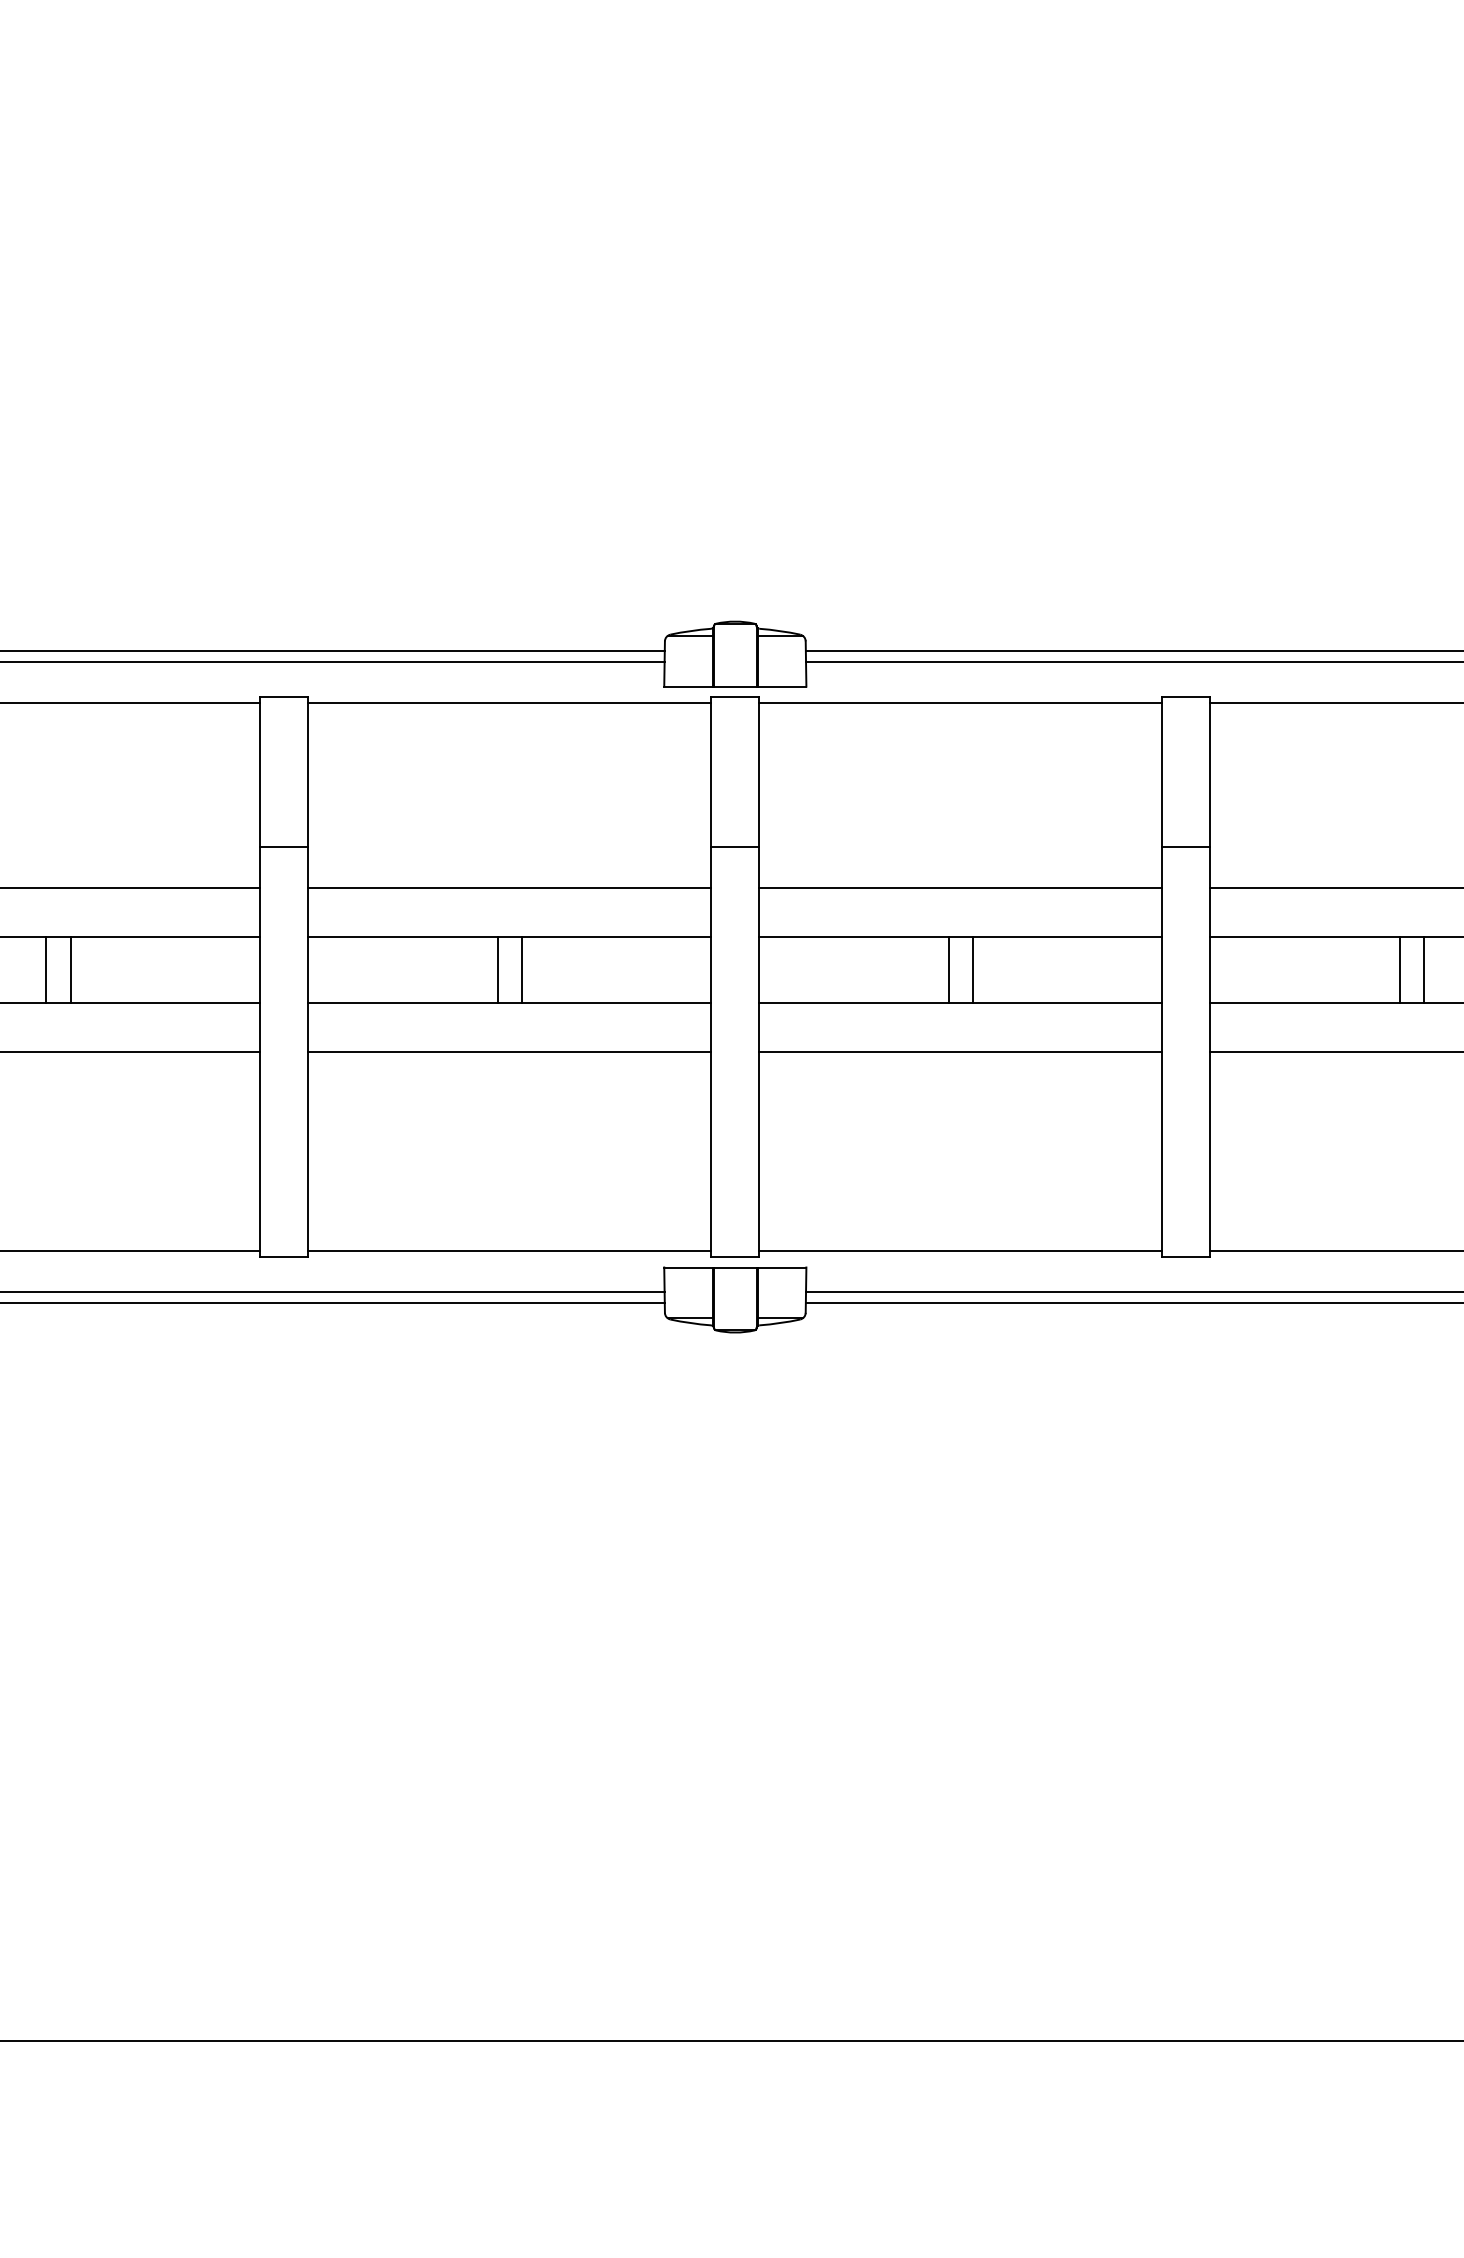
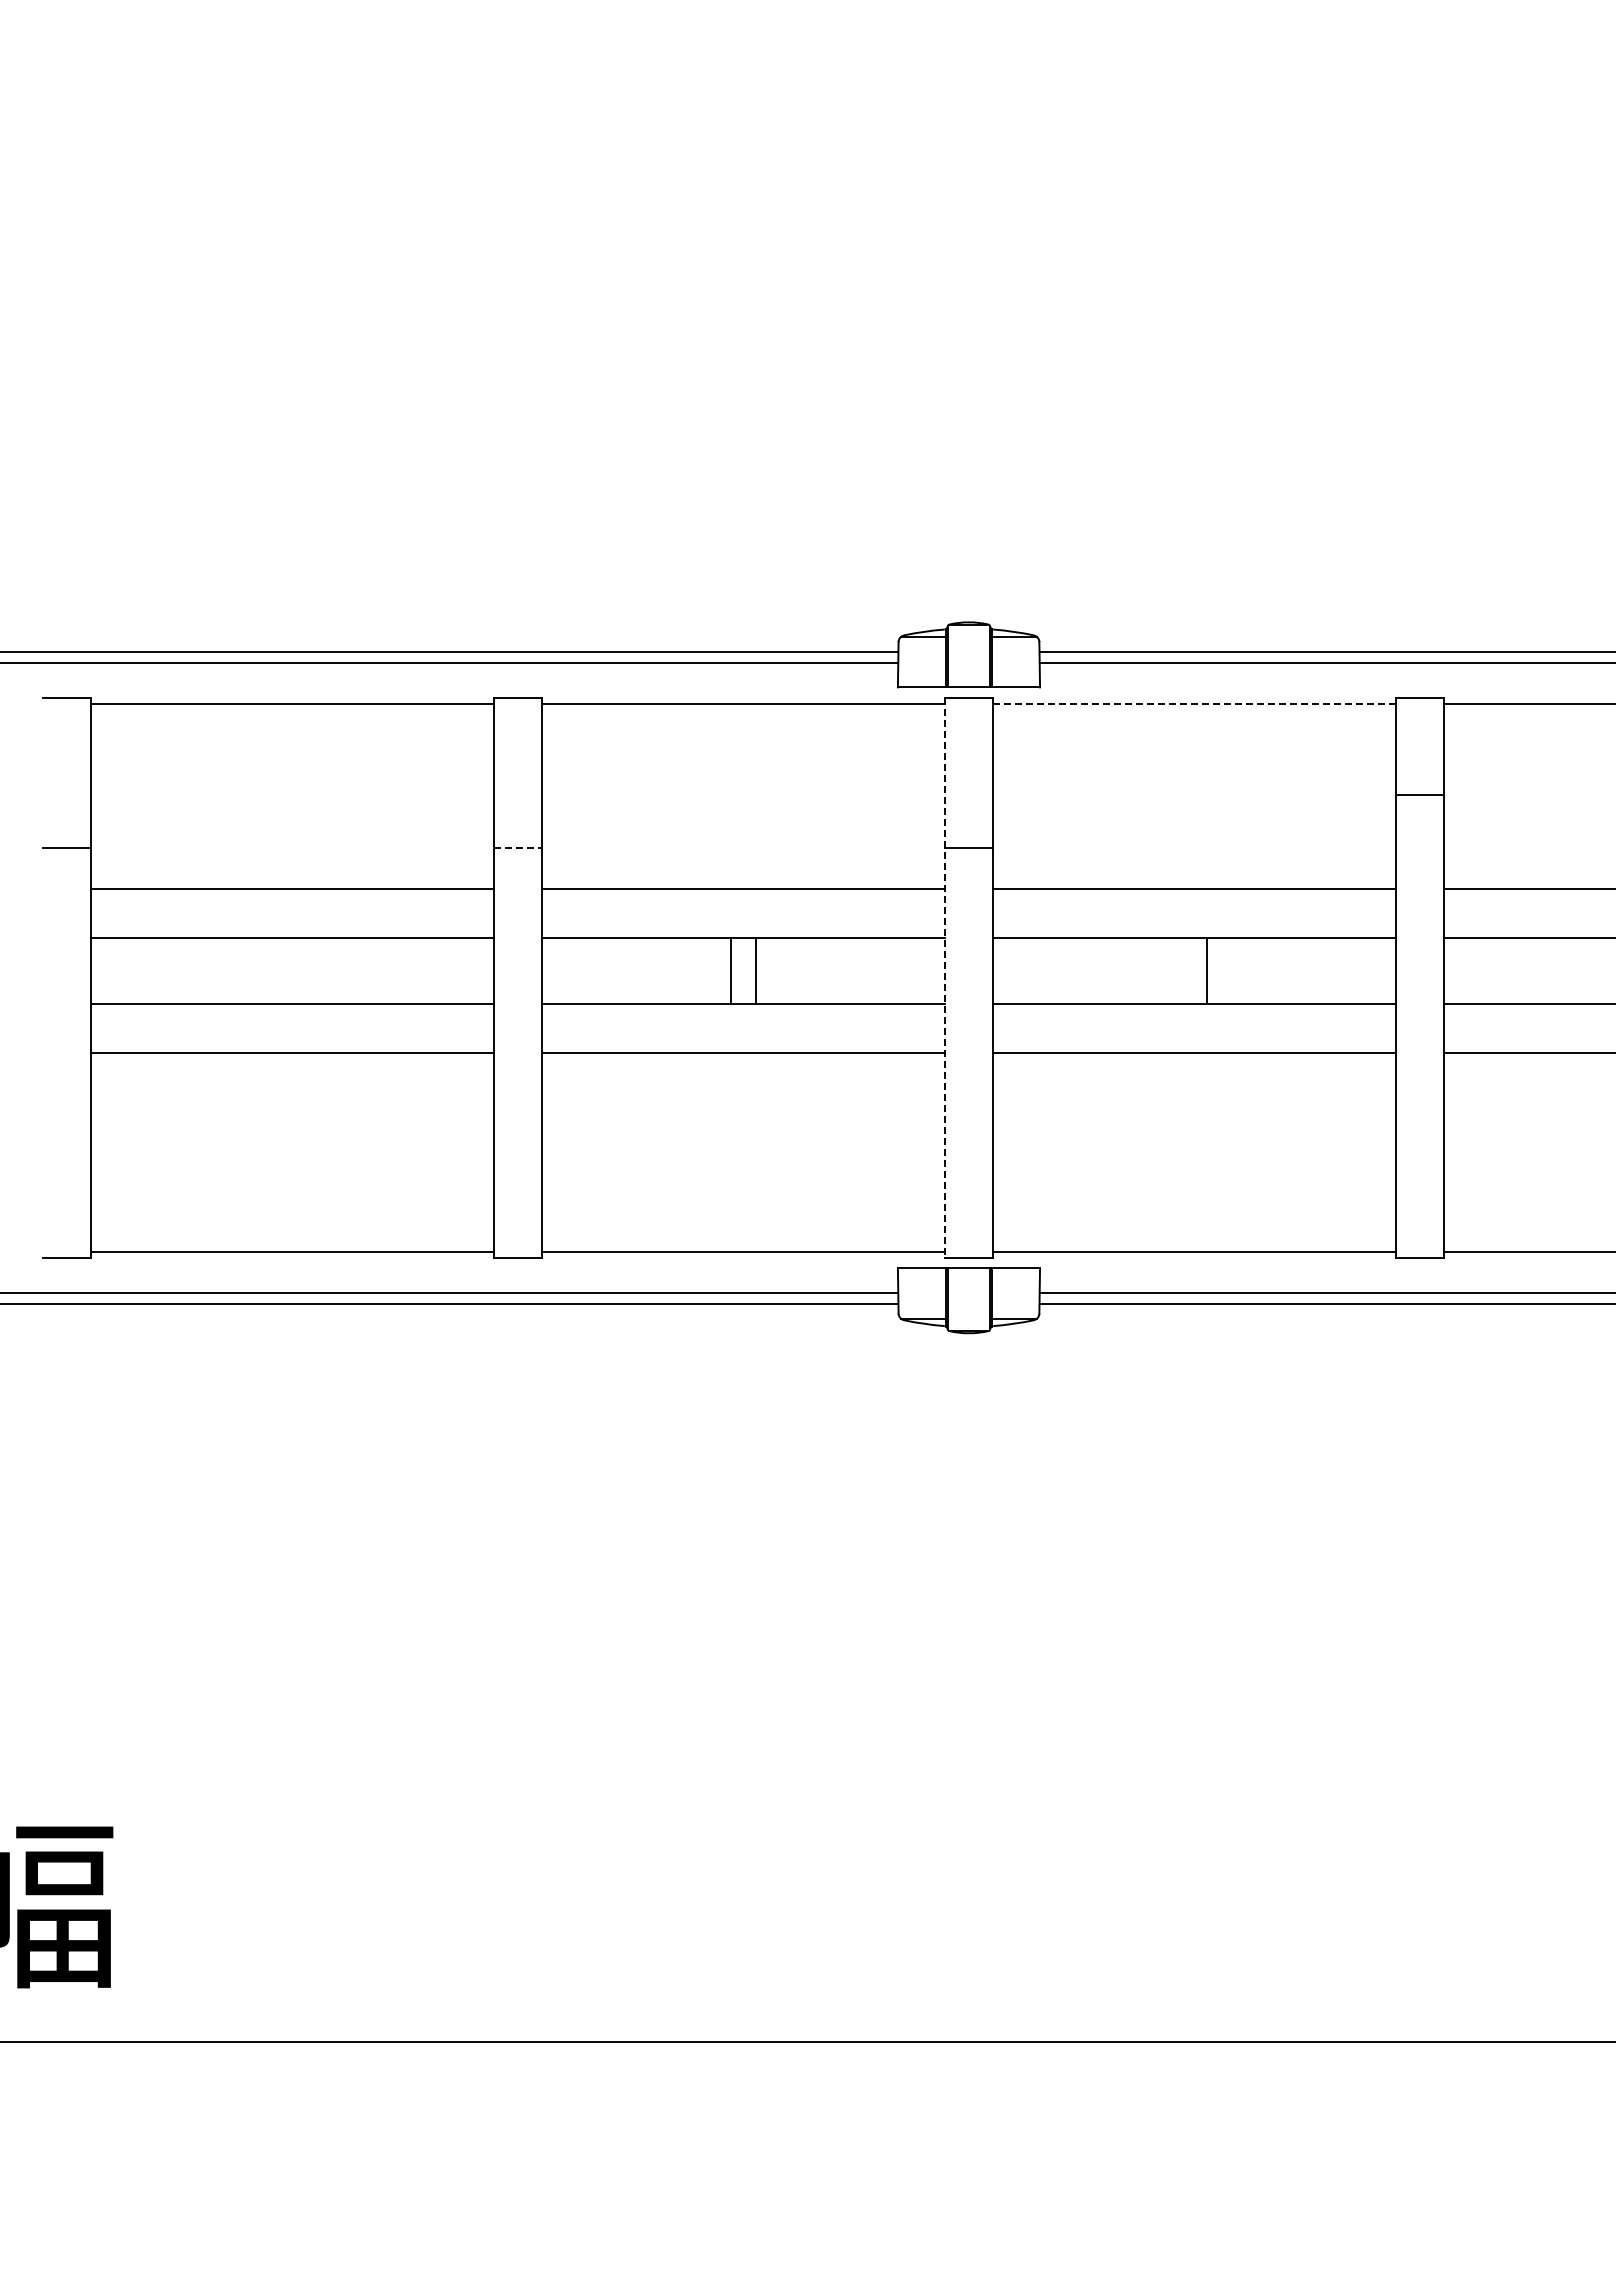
line: (960, 702) -> (1194, 703), solid -> dashed
line: (283, 846) -> (517, 847), solid -> dashed
line: (1185, 846) -> (1419, 794), moved
line: (46, 969) -> (280, 970), removed
line: (70, 969) -> (304, 970), removed
line: (948, 969) -> (1182, 970), removed
line: (711, 977) -> (945, 978), solid -> dashed

